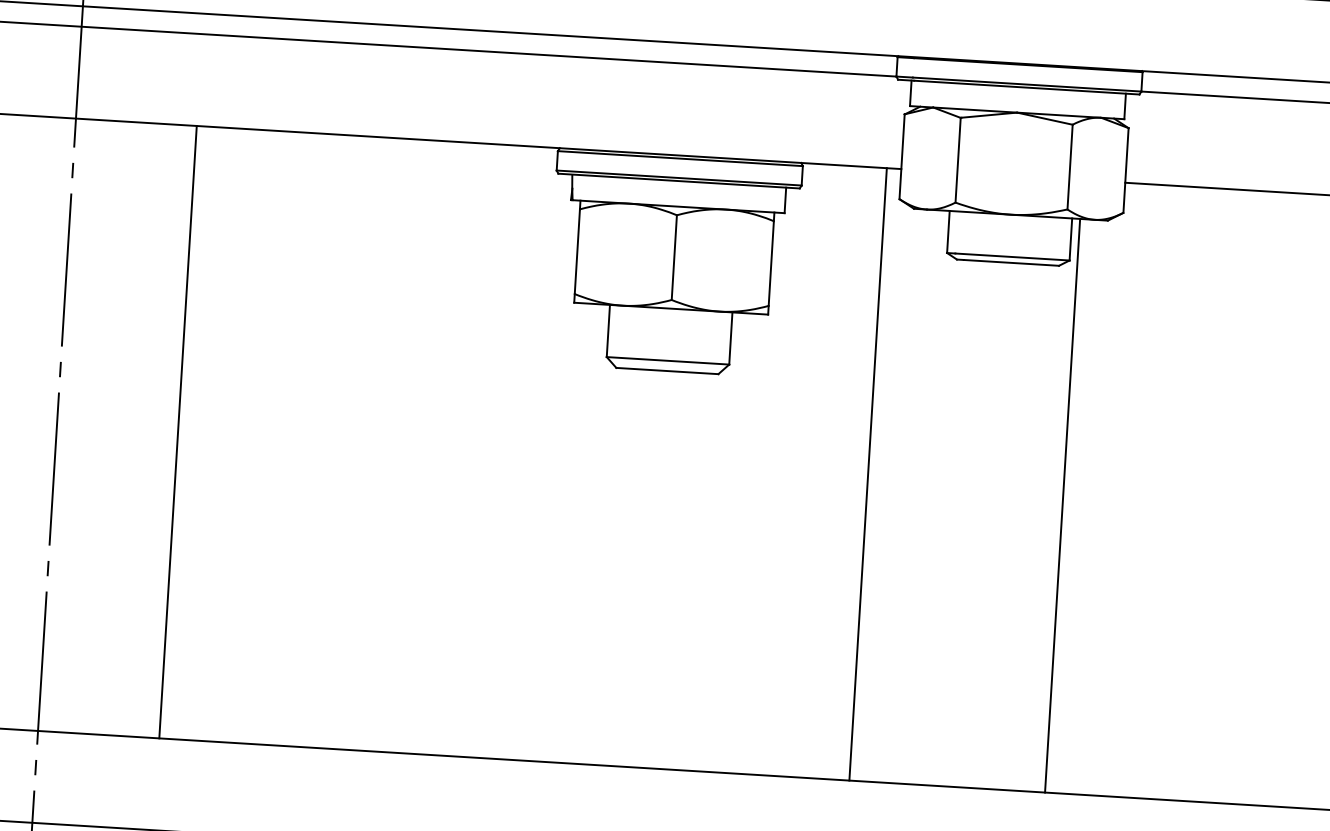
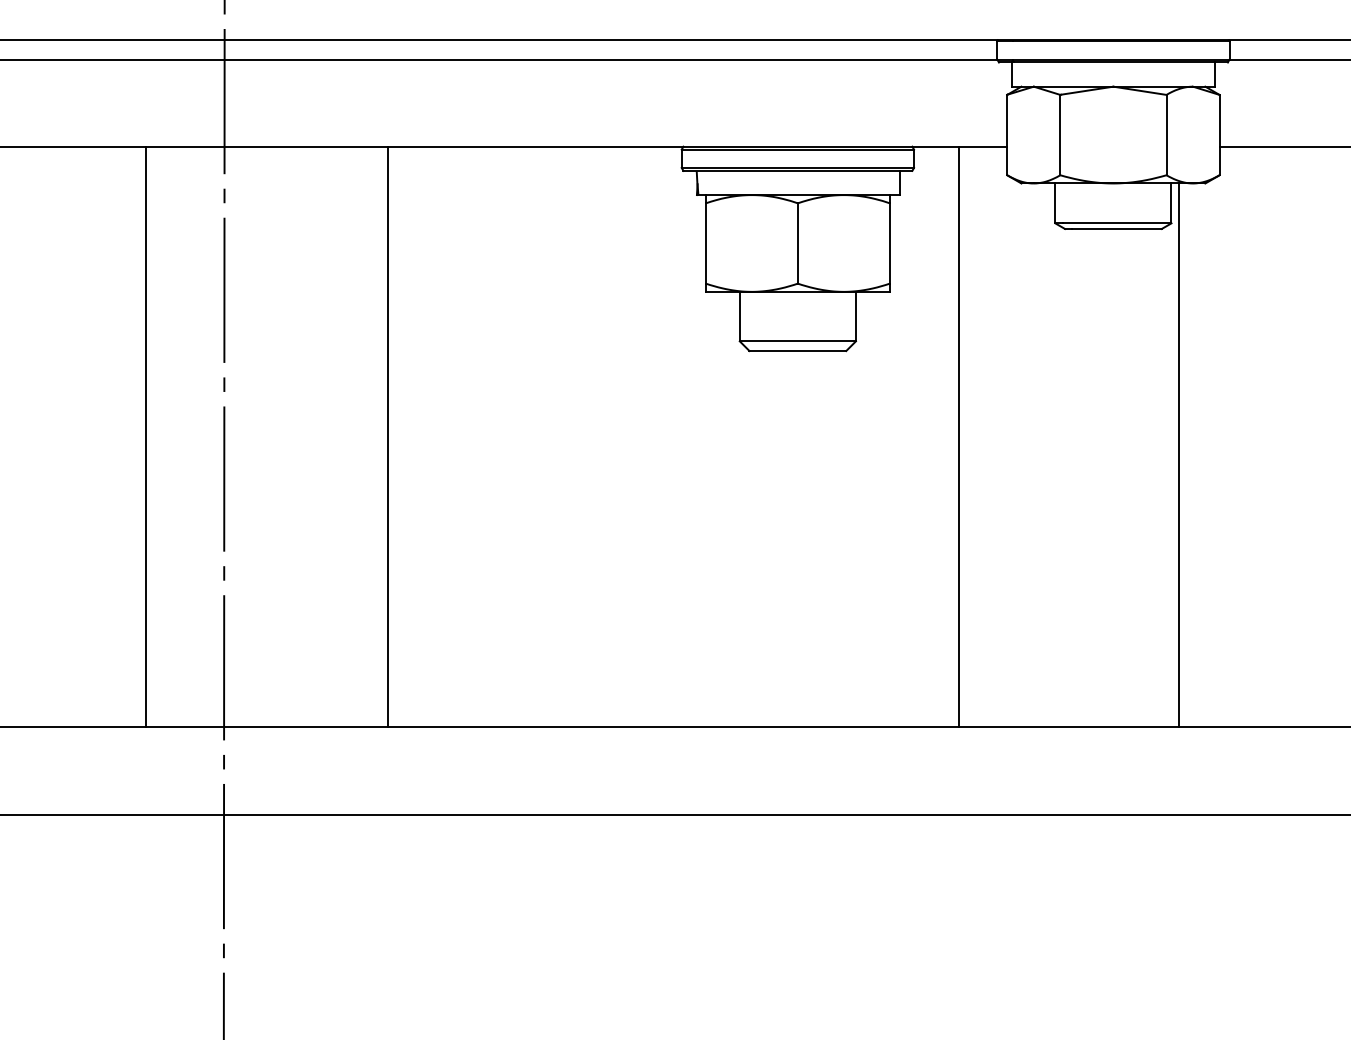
line: (178, 431) -> (388, 436), moved
line: (868, 473) -> (959, 436), moved

